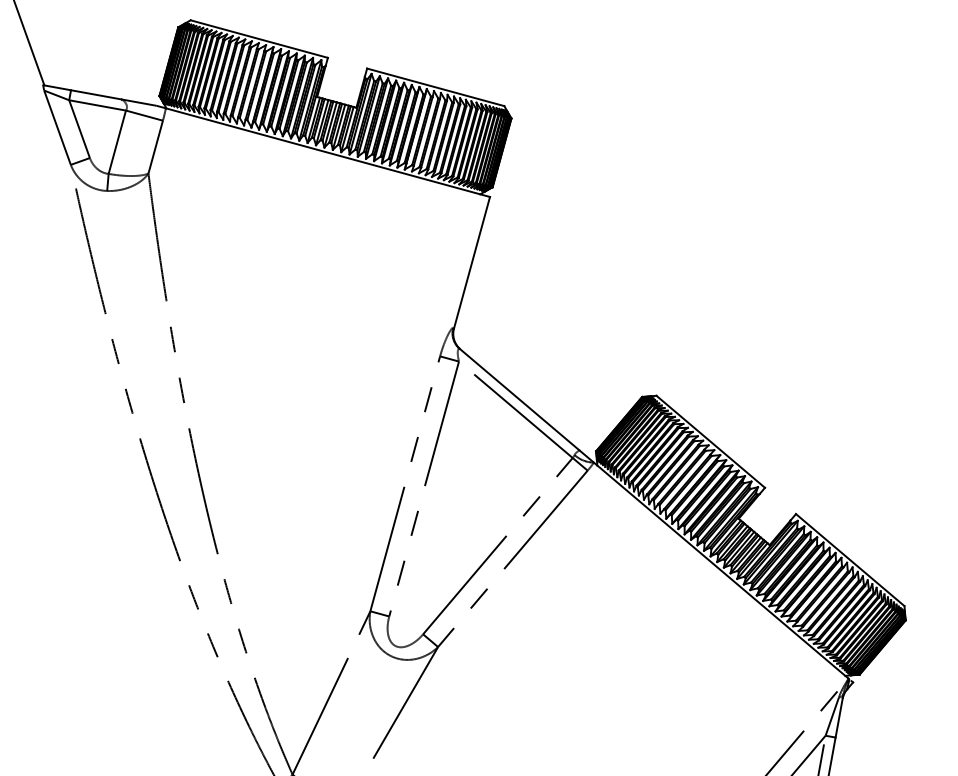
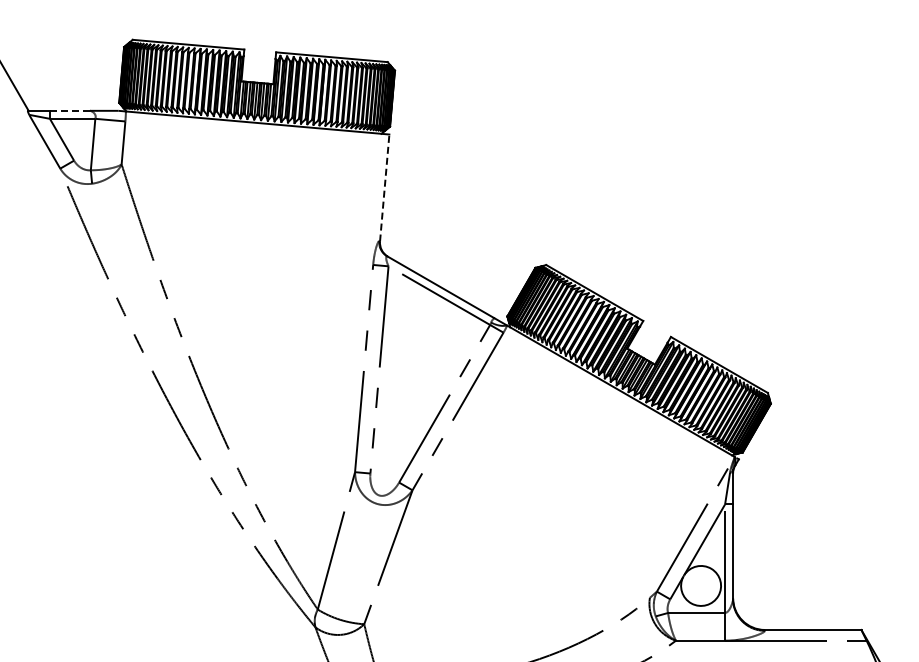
line: (96, 94) -> (70, 110), solid -> dashed
line: (471, 263) -> (384, 188), solid -> dashed

